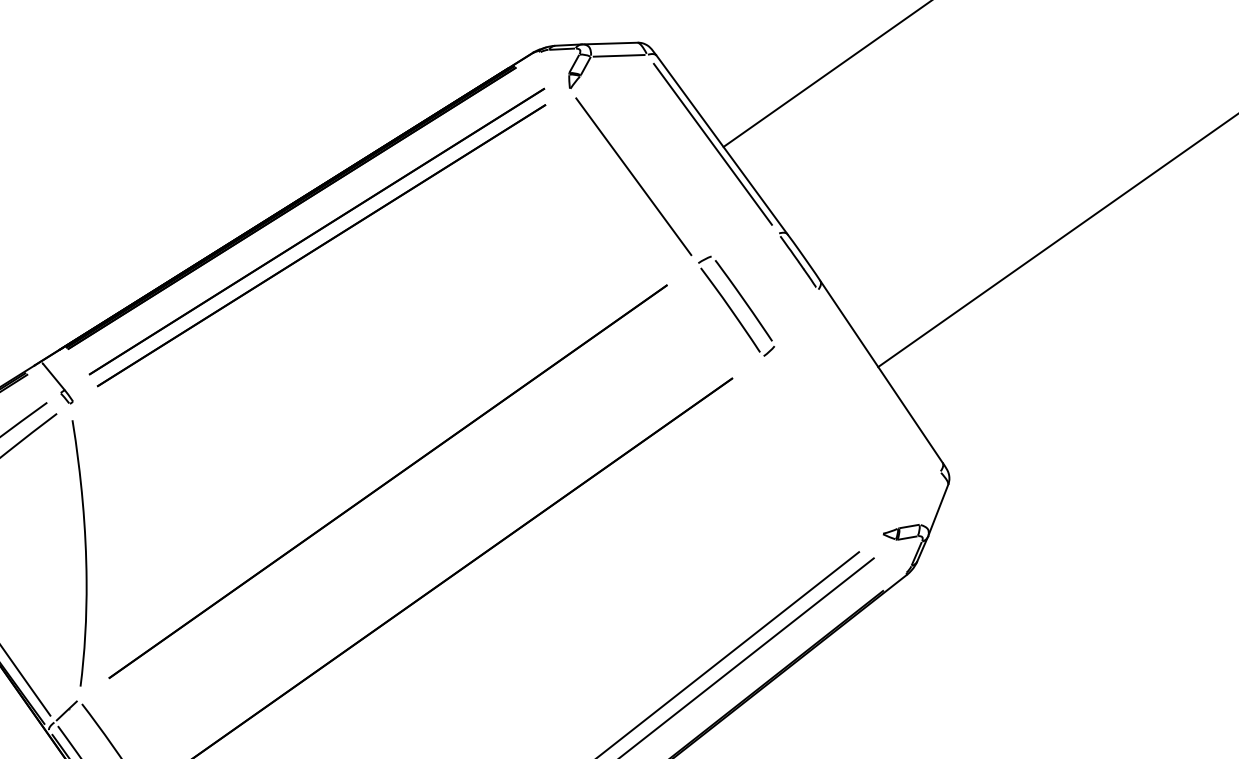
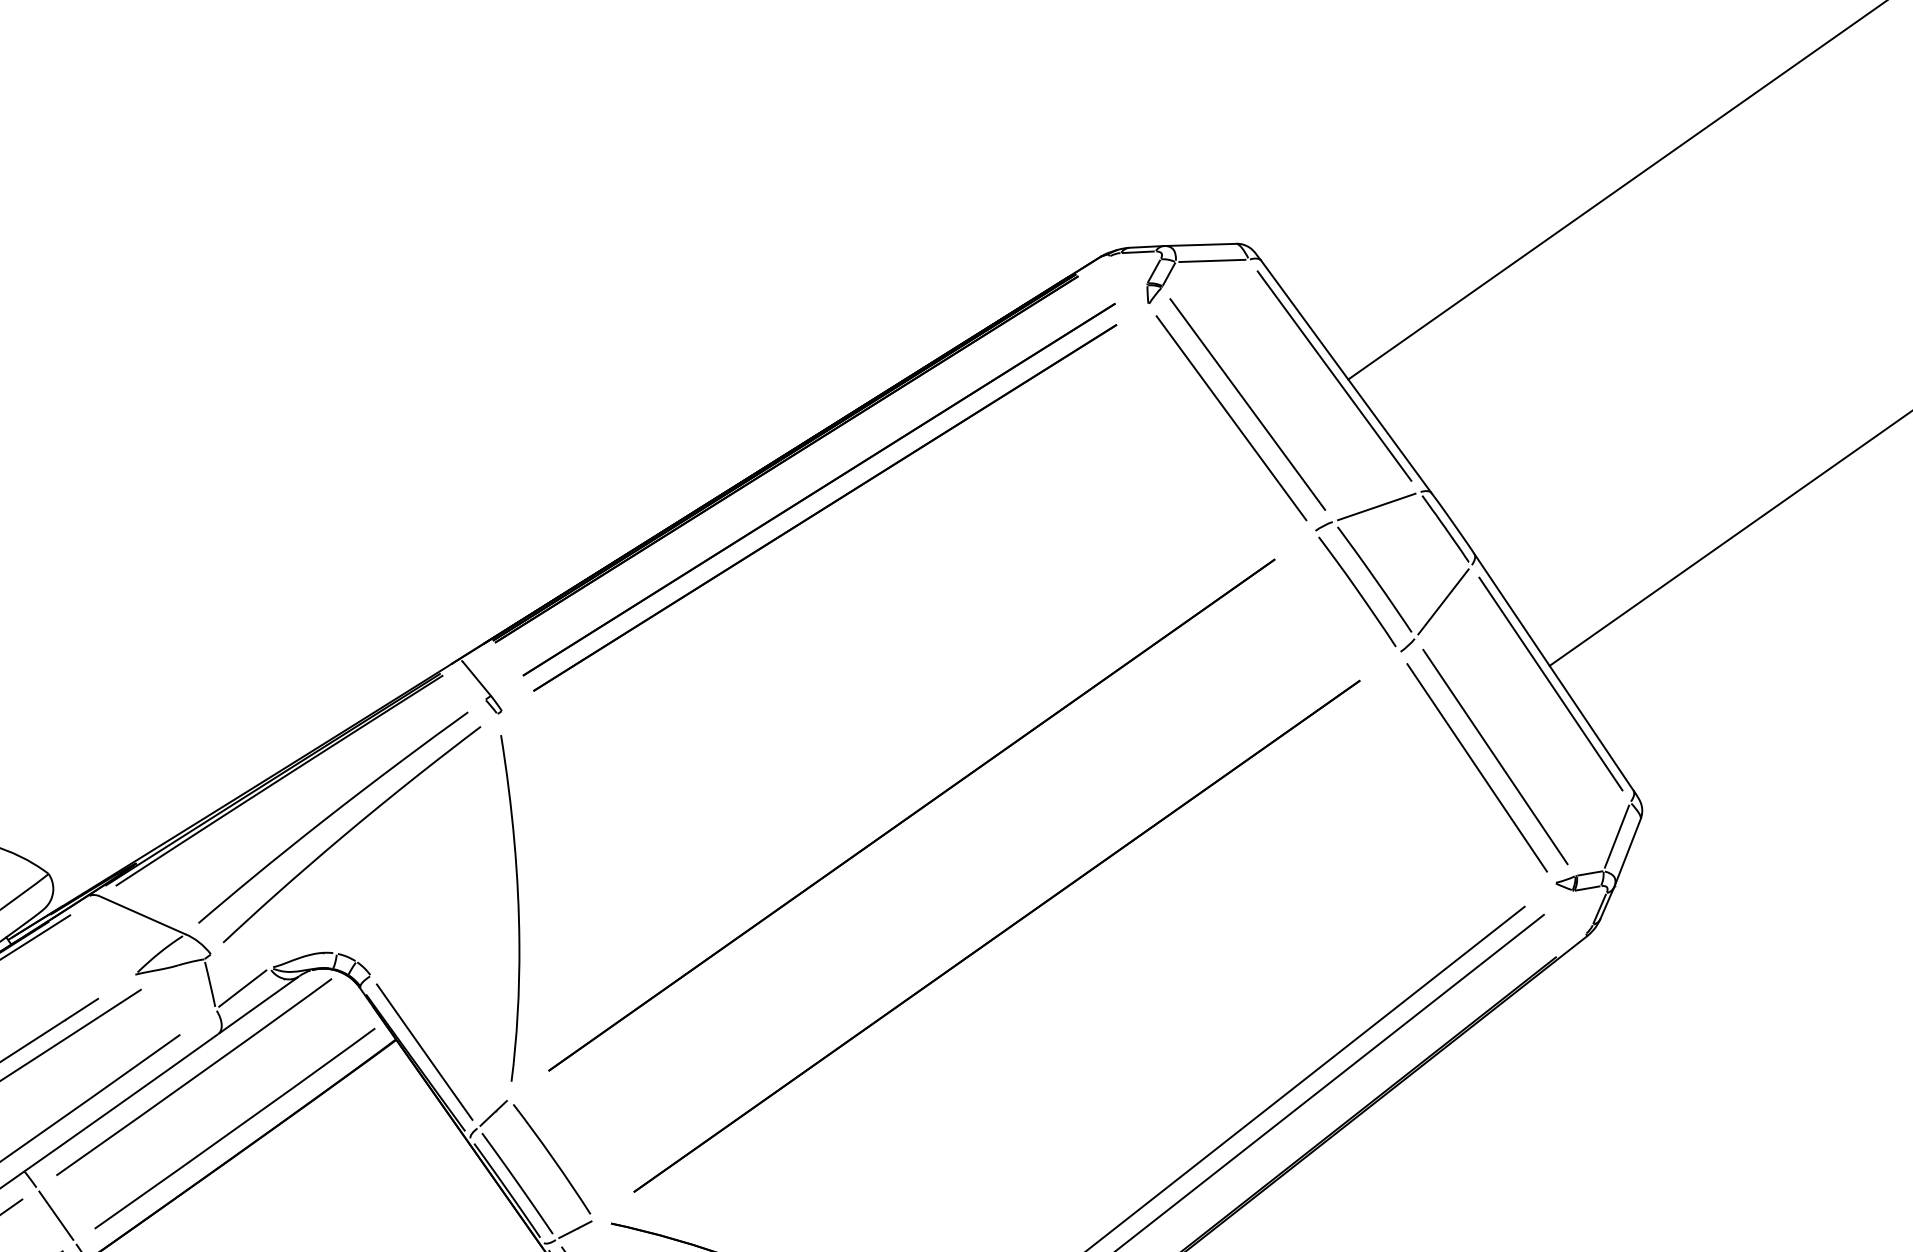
line: (646, 166) -> (1247, 404), added
line: (745, 244) -> (1376, 506), added
line: (796, 317) -> (1443, 601), added
line: (878, 380) -> (1550, 683), added
line: (836, 436) -> (1495, 756), added
line: (822, 445) -> (1476, 767), added
line: (929, 498) -> (1616, 836), added

